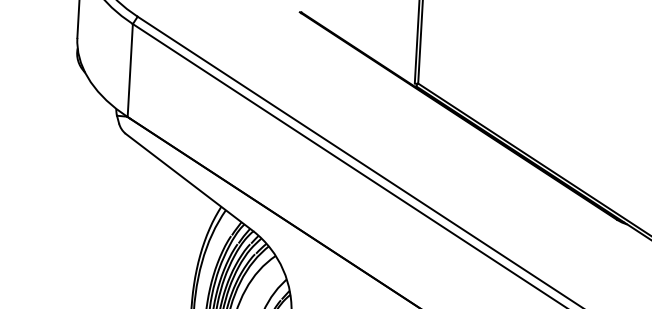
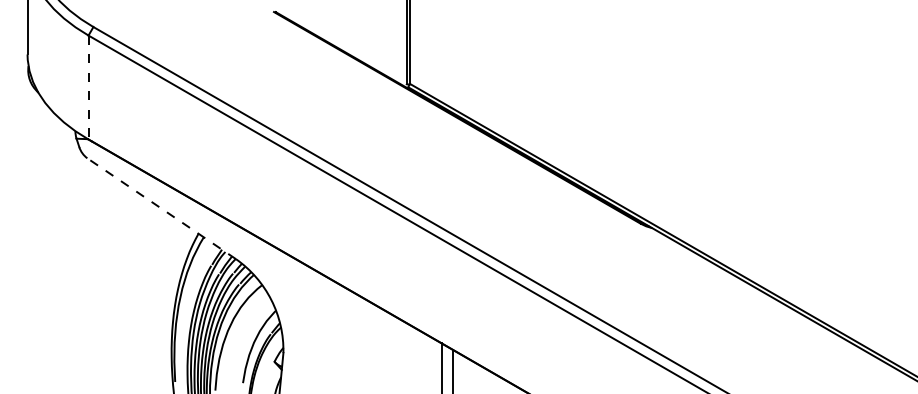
line: (130, 70) -> (88, 87), solid -> dashed
line: (189, 182) -> (161, 208), solid -> dashed

